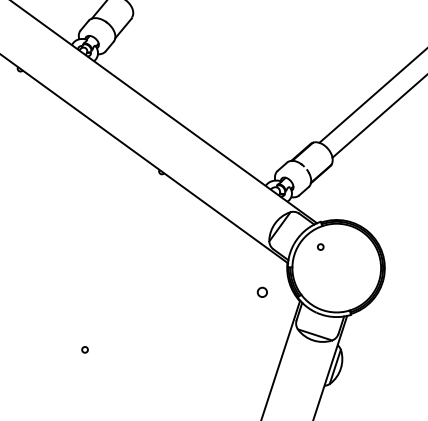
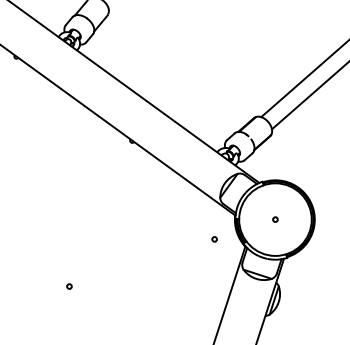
circle: (320, 246) -> (275, 219), moved
circle: (262, 291) -> (214, 238), size x0.62

